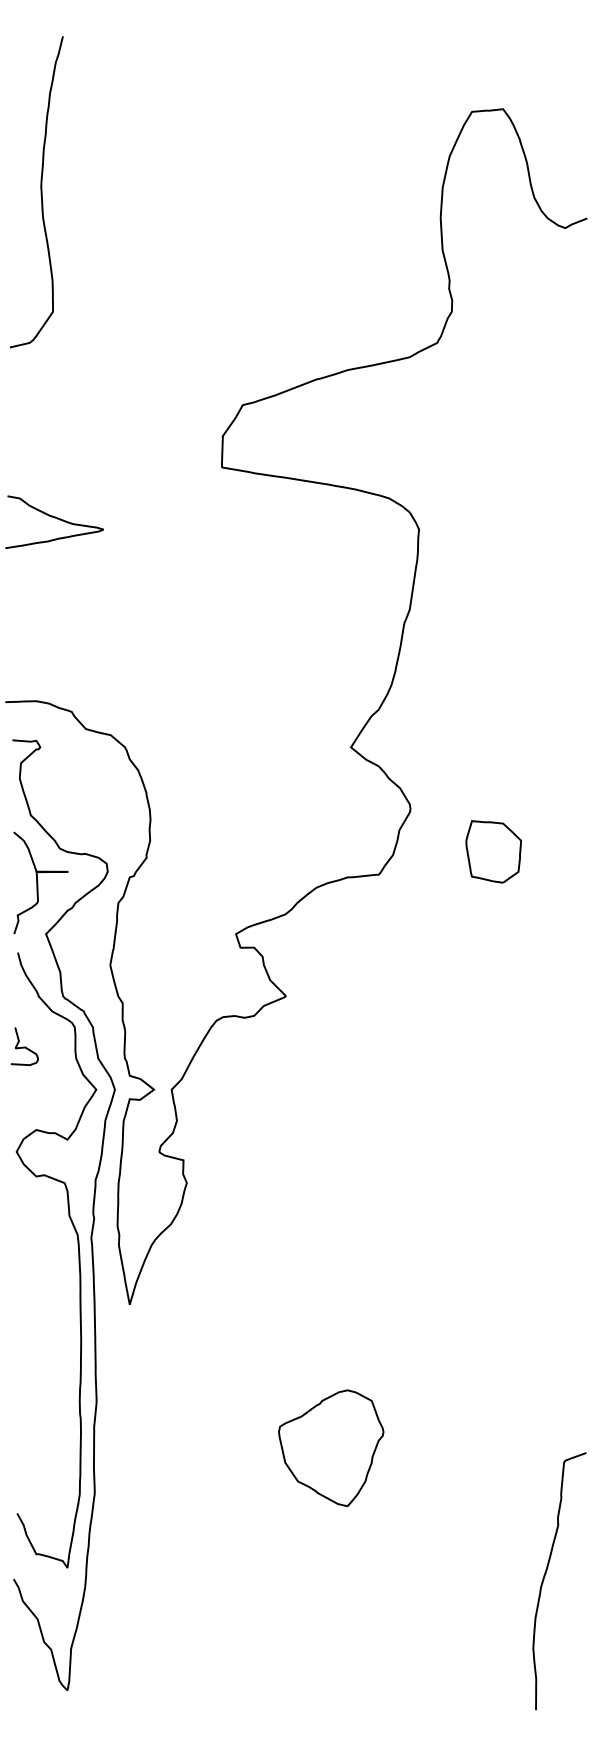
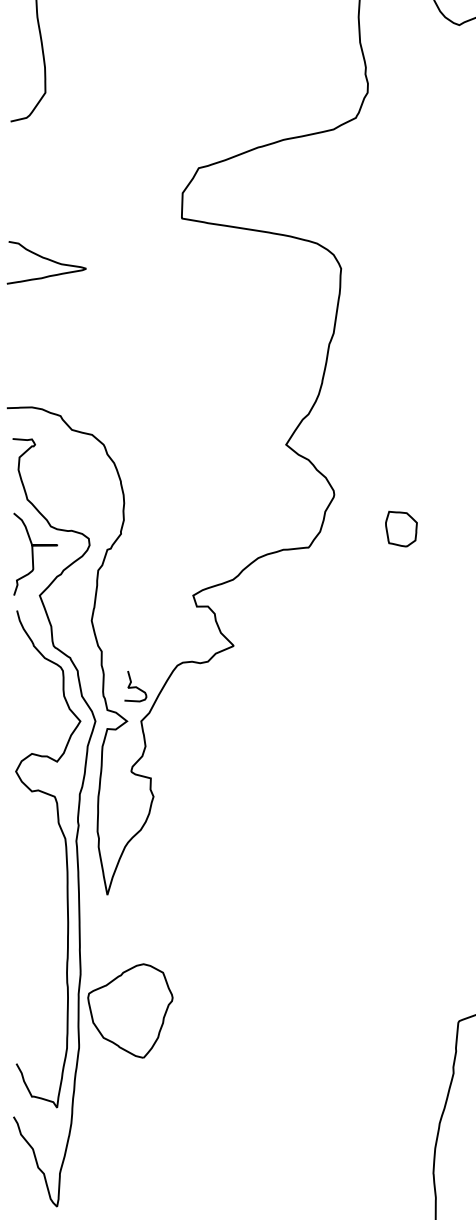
part: (493, 851) -> (401, 528), size x0.7
curve: (24, 1046) -> (135, 686), moved
part: (331, 1447) -> (130, 1010), moved

